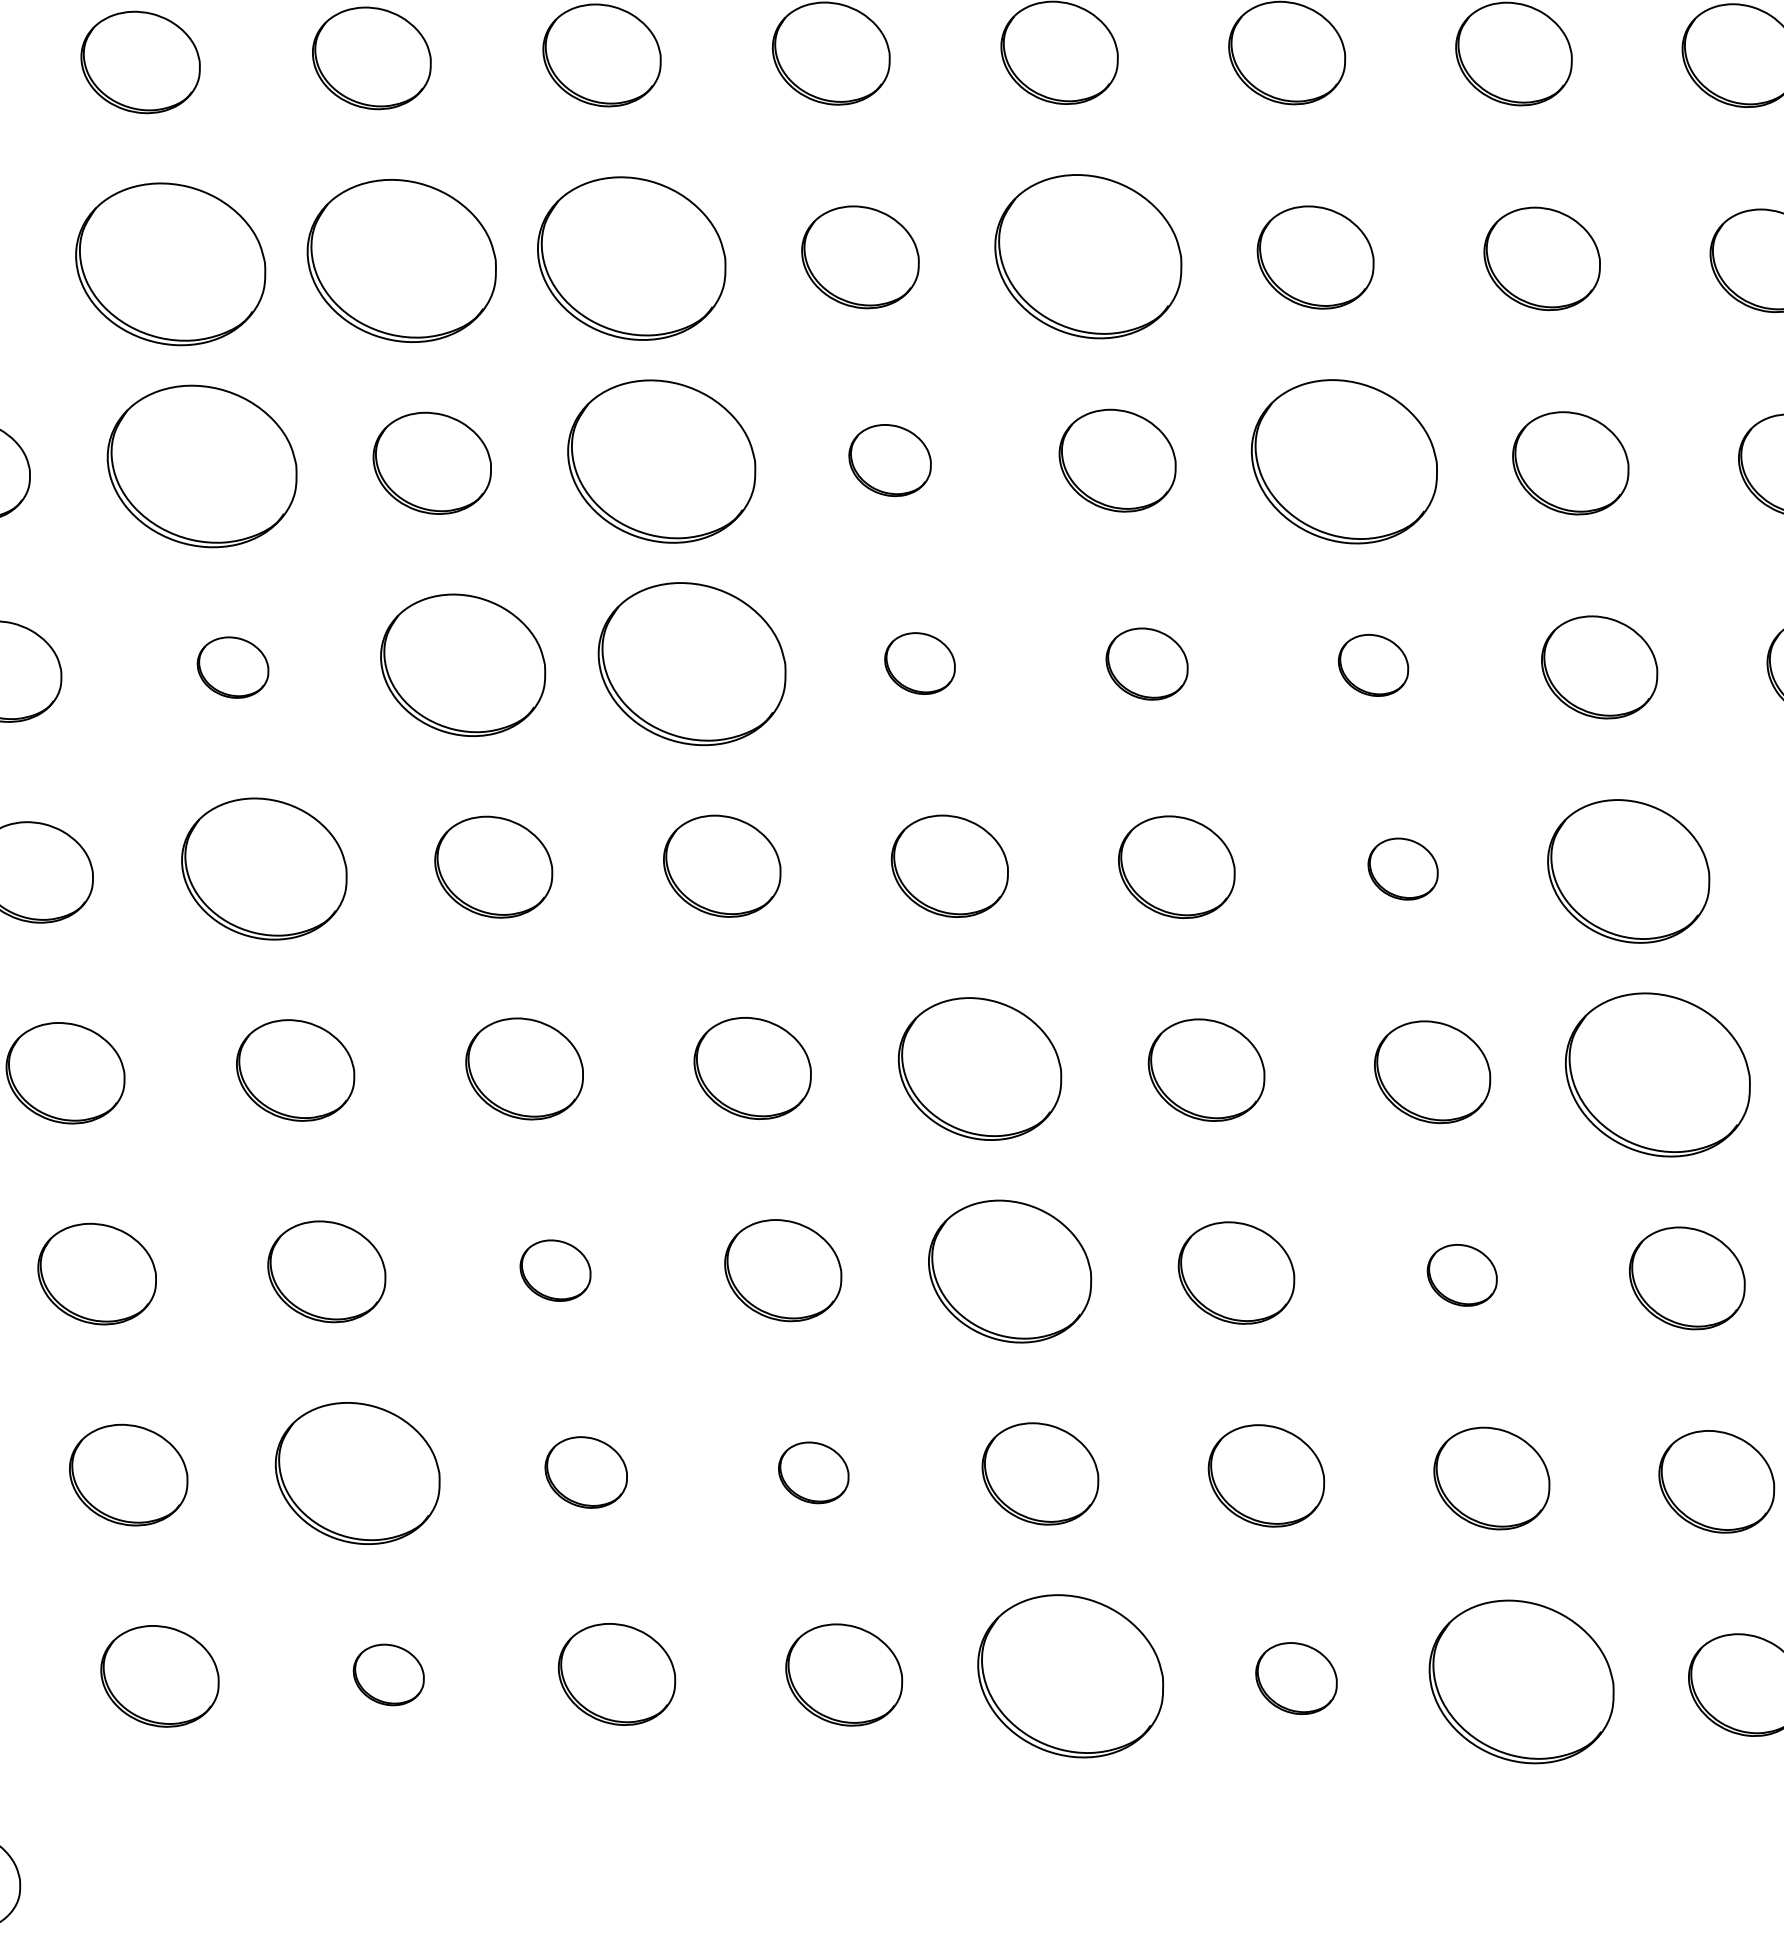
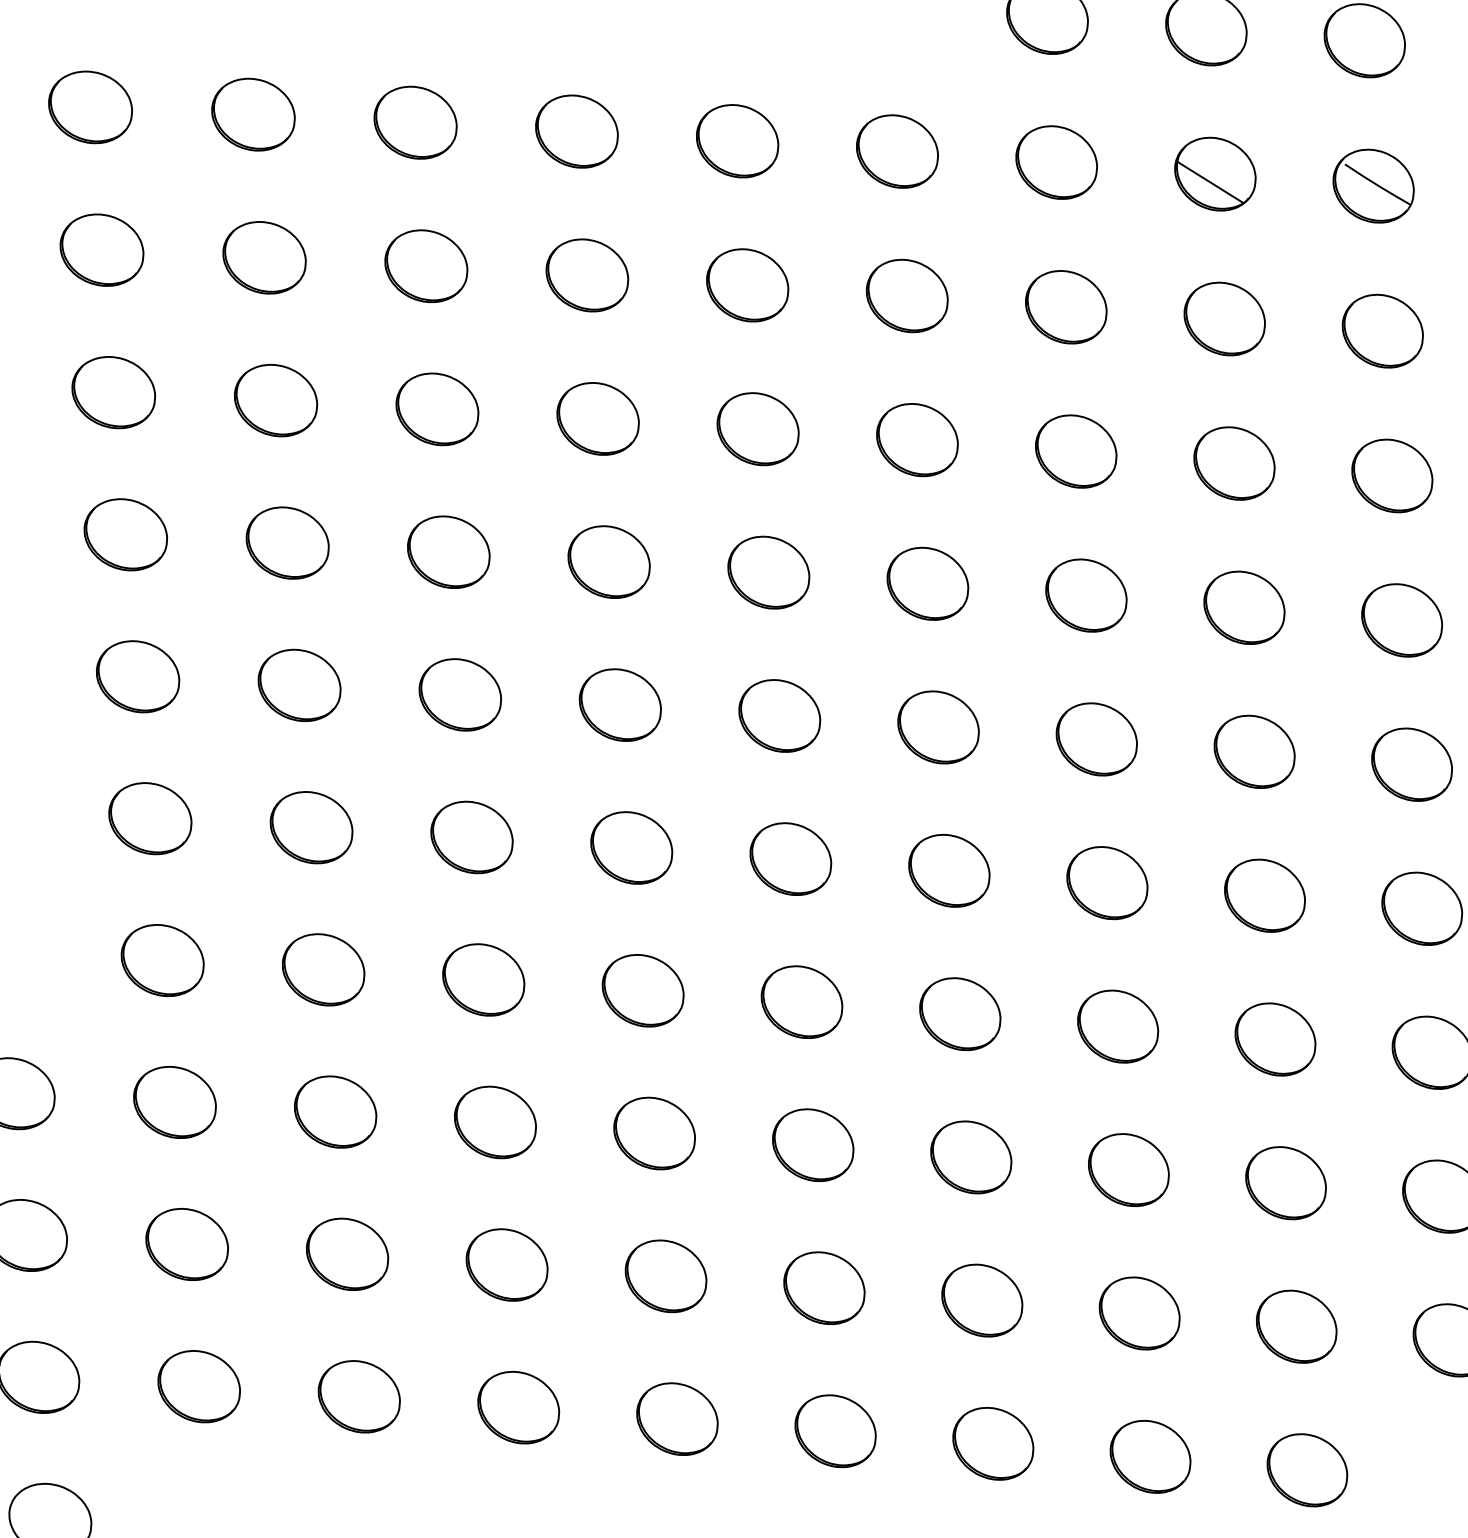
part: (1088, 257) -> (917, 440), size x0.62
part: (630, 258) -> (597, 418), size x0.62
part: (402, 261) -> (437, 409), size x0.62
part: (171, 264) -> (276, 400), size x0.62
part: (660, 460) -> (608, 561), size x0.62
part: (889, 460) -> (768, 572), size x1.43
part: (1344, 461) -> (1086, 595), size x0.62
part: (201, 465) -> (287, 542), size x0.62
part: (919, 662) -> (779, 715), size x1.67
part: (690, 663) -> (619, 704), size x0.62
part: (461, 664) -> (459, 694), size x0.71
part: (1147, 664) -> (938, 727), size x1.43
part: (1373, 665) -> (1096, 739), size x1.67
part: (232, 666) -> (299, 684), size x1.67
part: (264, 868) -> (311, 827), size x0.71
part: (1403, 869) -> (1107, 883), size x1.67
part: (1628, 870) -> (1264, 895), size x0.71
part: (979, 1067) -> (801, 1001), size x0.71
part: (1658, 1074) -> (1275, 1039), size x0.62
part: (555, 1270) -> (495, 1122), size x1.67
part: (1010, 1270) -> (813, 1144), size x0.71
part: (1461, 1274) -> (1128, 1169), size x1.67
part: (357, 1471) -> (347, 1253), size x0.71
part: (585, 1471) -> (506, 1264), size x1.43
part: (813, 1473) -> (665, 1276), size x1.67
part: (387, 1674) -> (358, 1396), size x1.67
part: (1070, 1676) -> (835, 1431), size x0.62
part: (1296, 1678) -> (993, 1443), size x1.43
part: (1521, 1681) -> (1150, 1456), size x0.62

